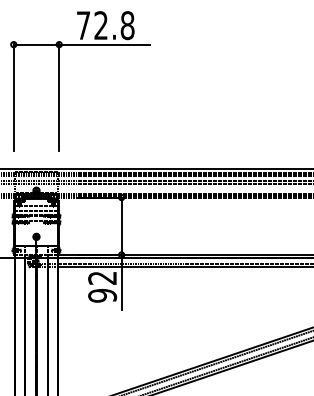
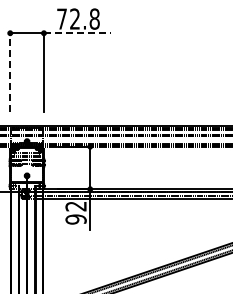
line: (104, 44) -> (77, 33), solid -> dashed
line: (14, 97) -> (10, 72), solid -> dashed

